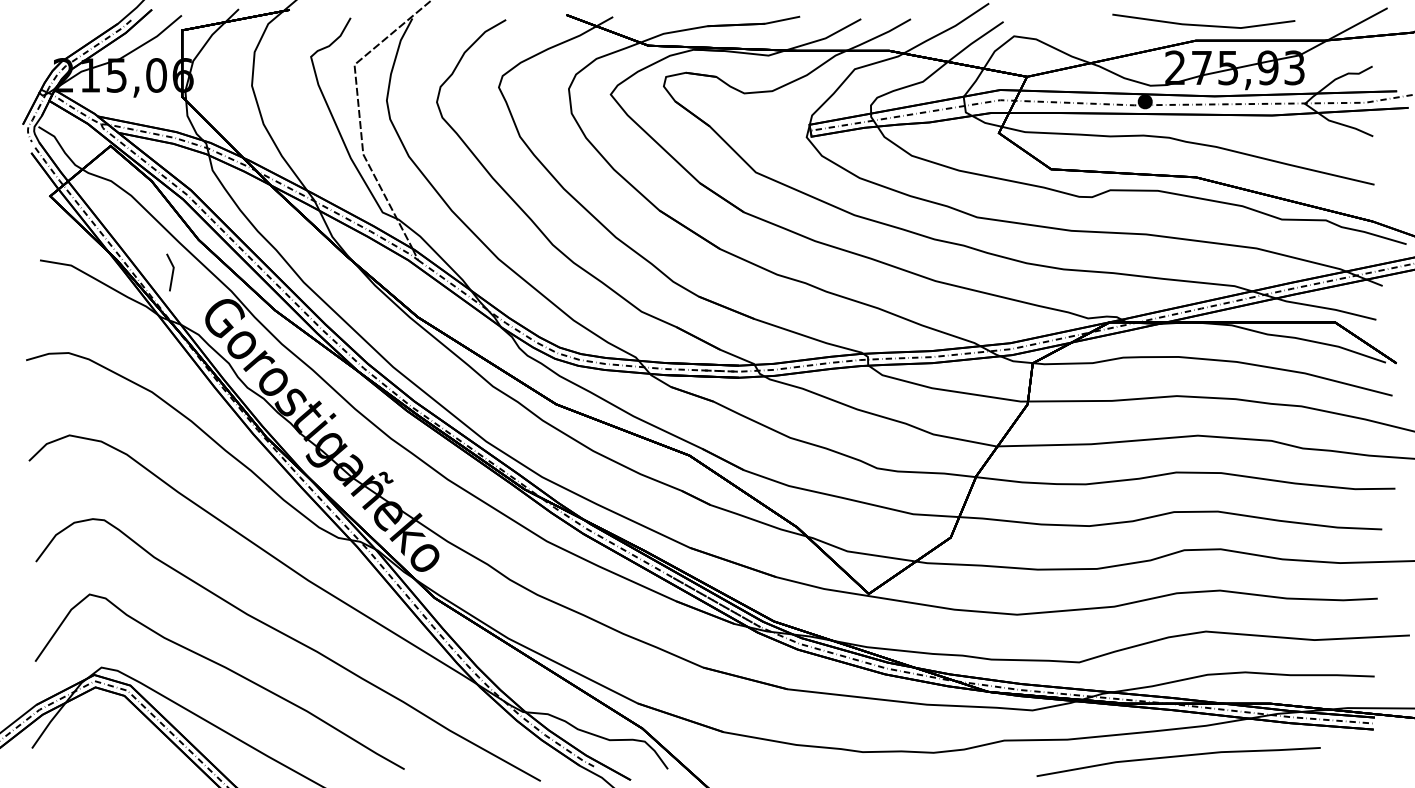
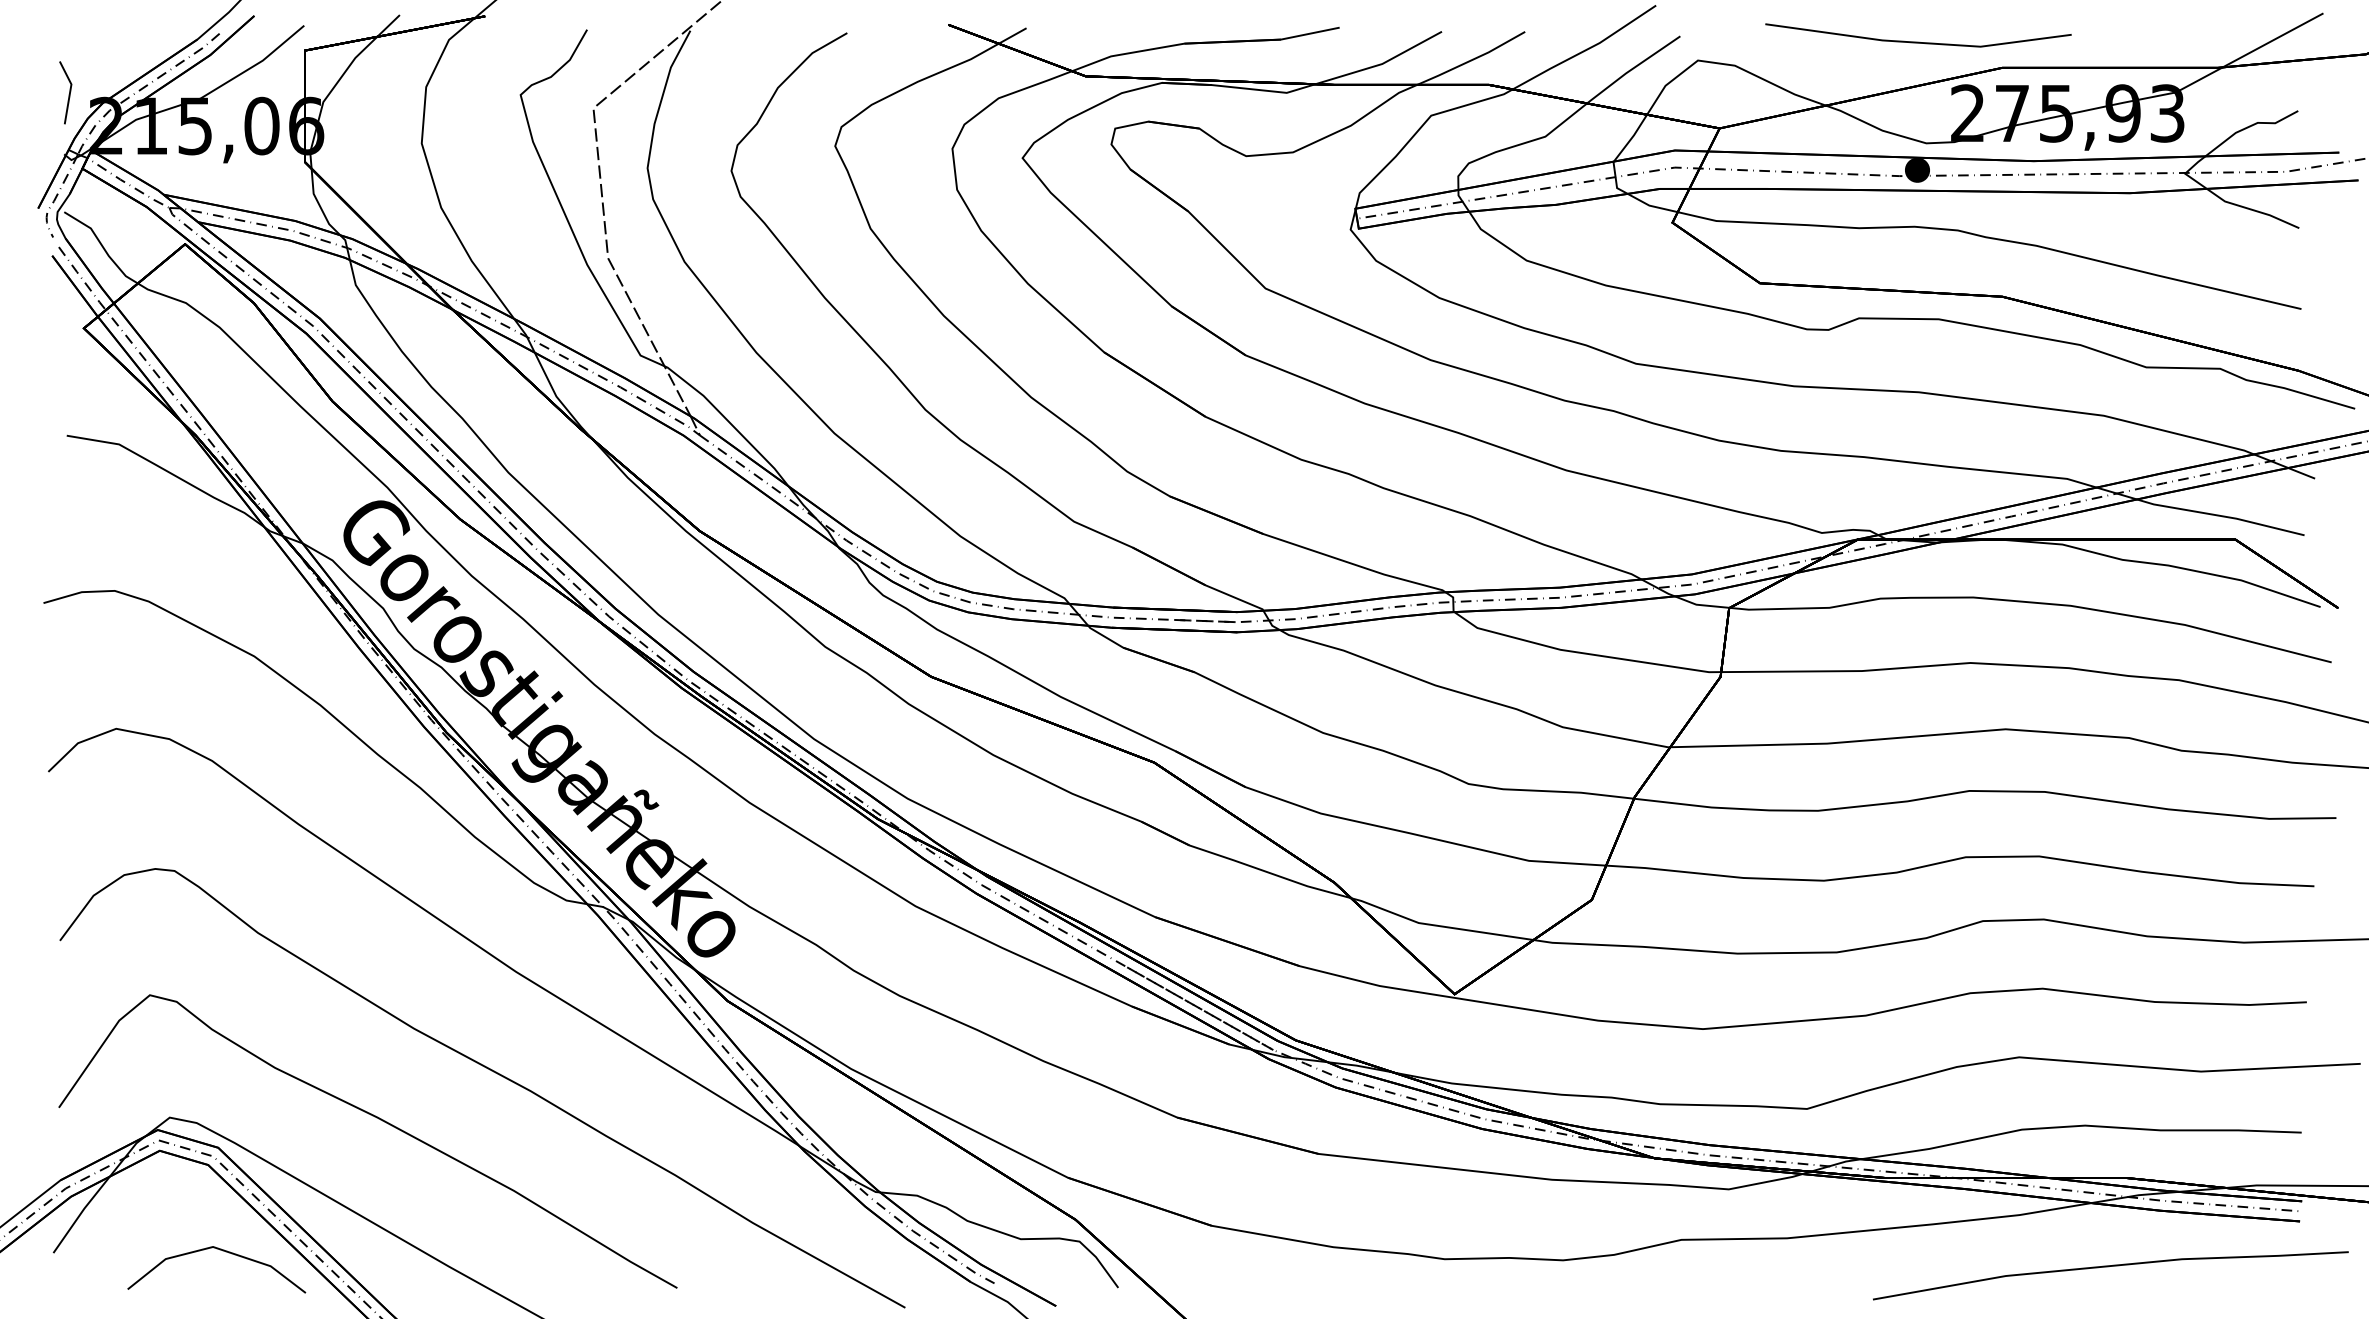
line: (1203, 24) -> (1917, 40), moved
line: (171, 273) -> (67, 94), moved
line: (131, 747) -> (219, 1251), added
line: (1178, 757) -> (2110, 1268), moved

